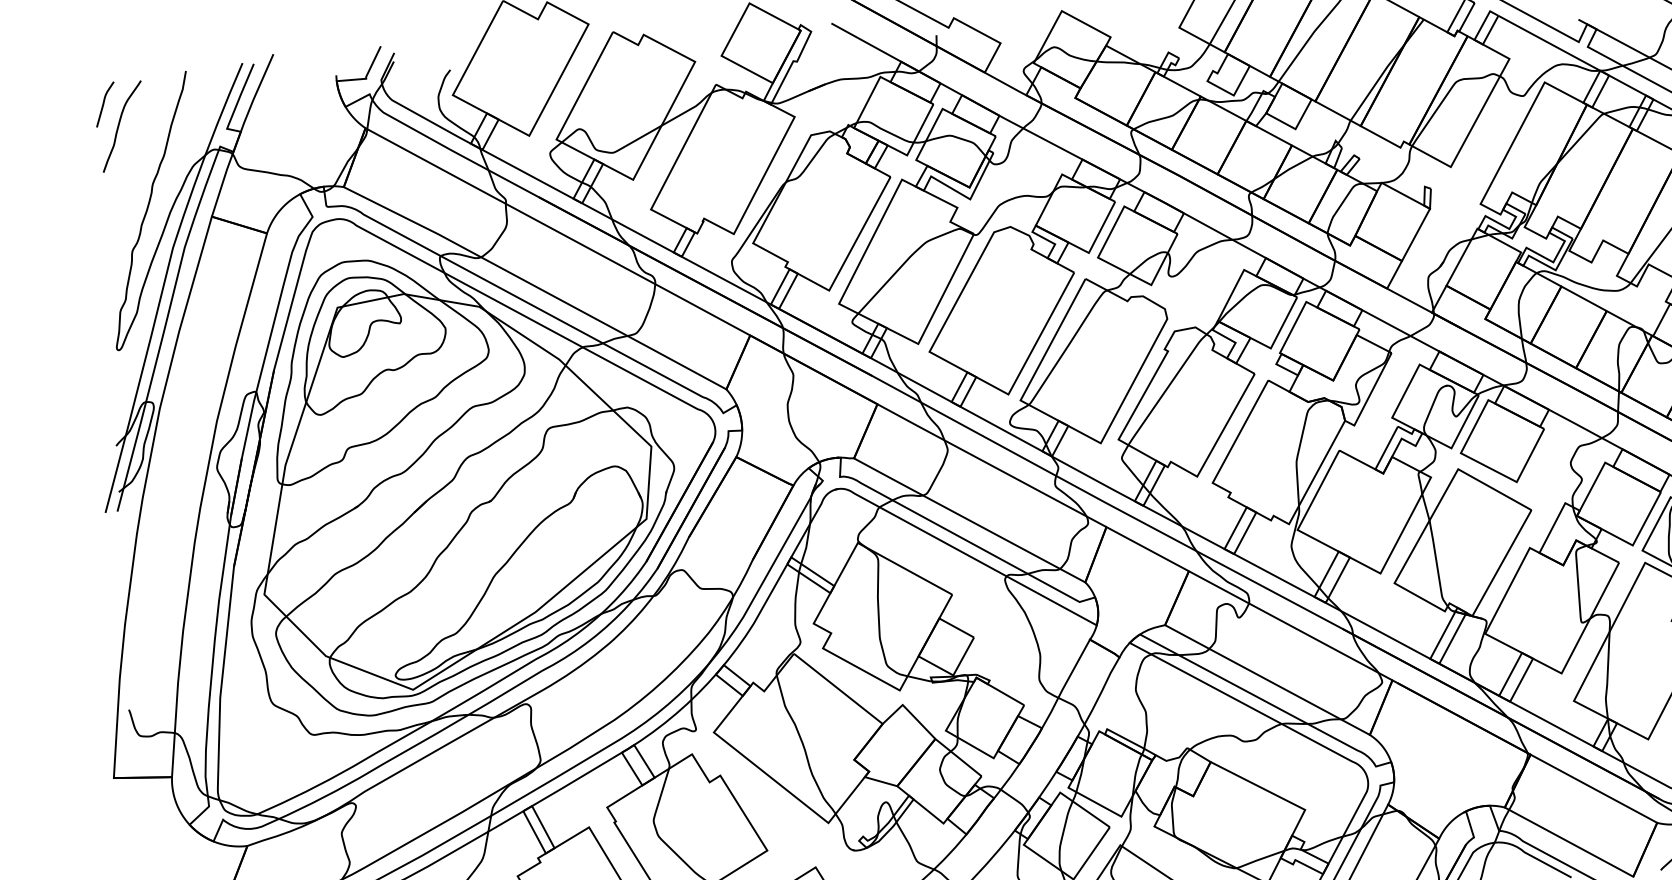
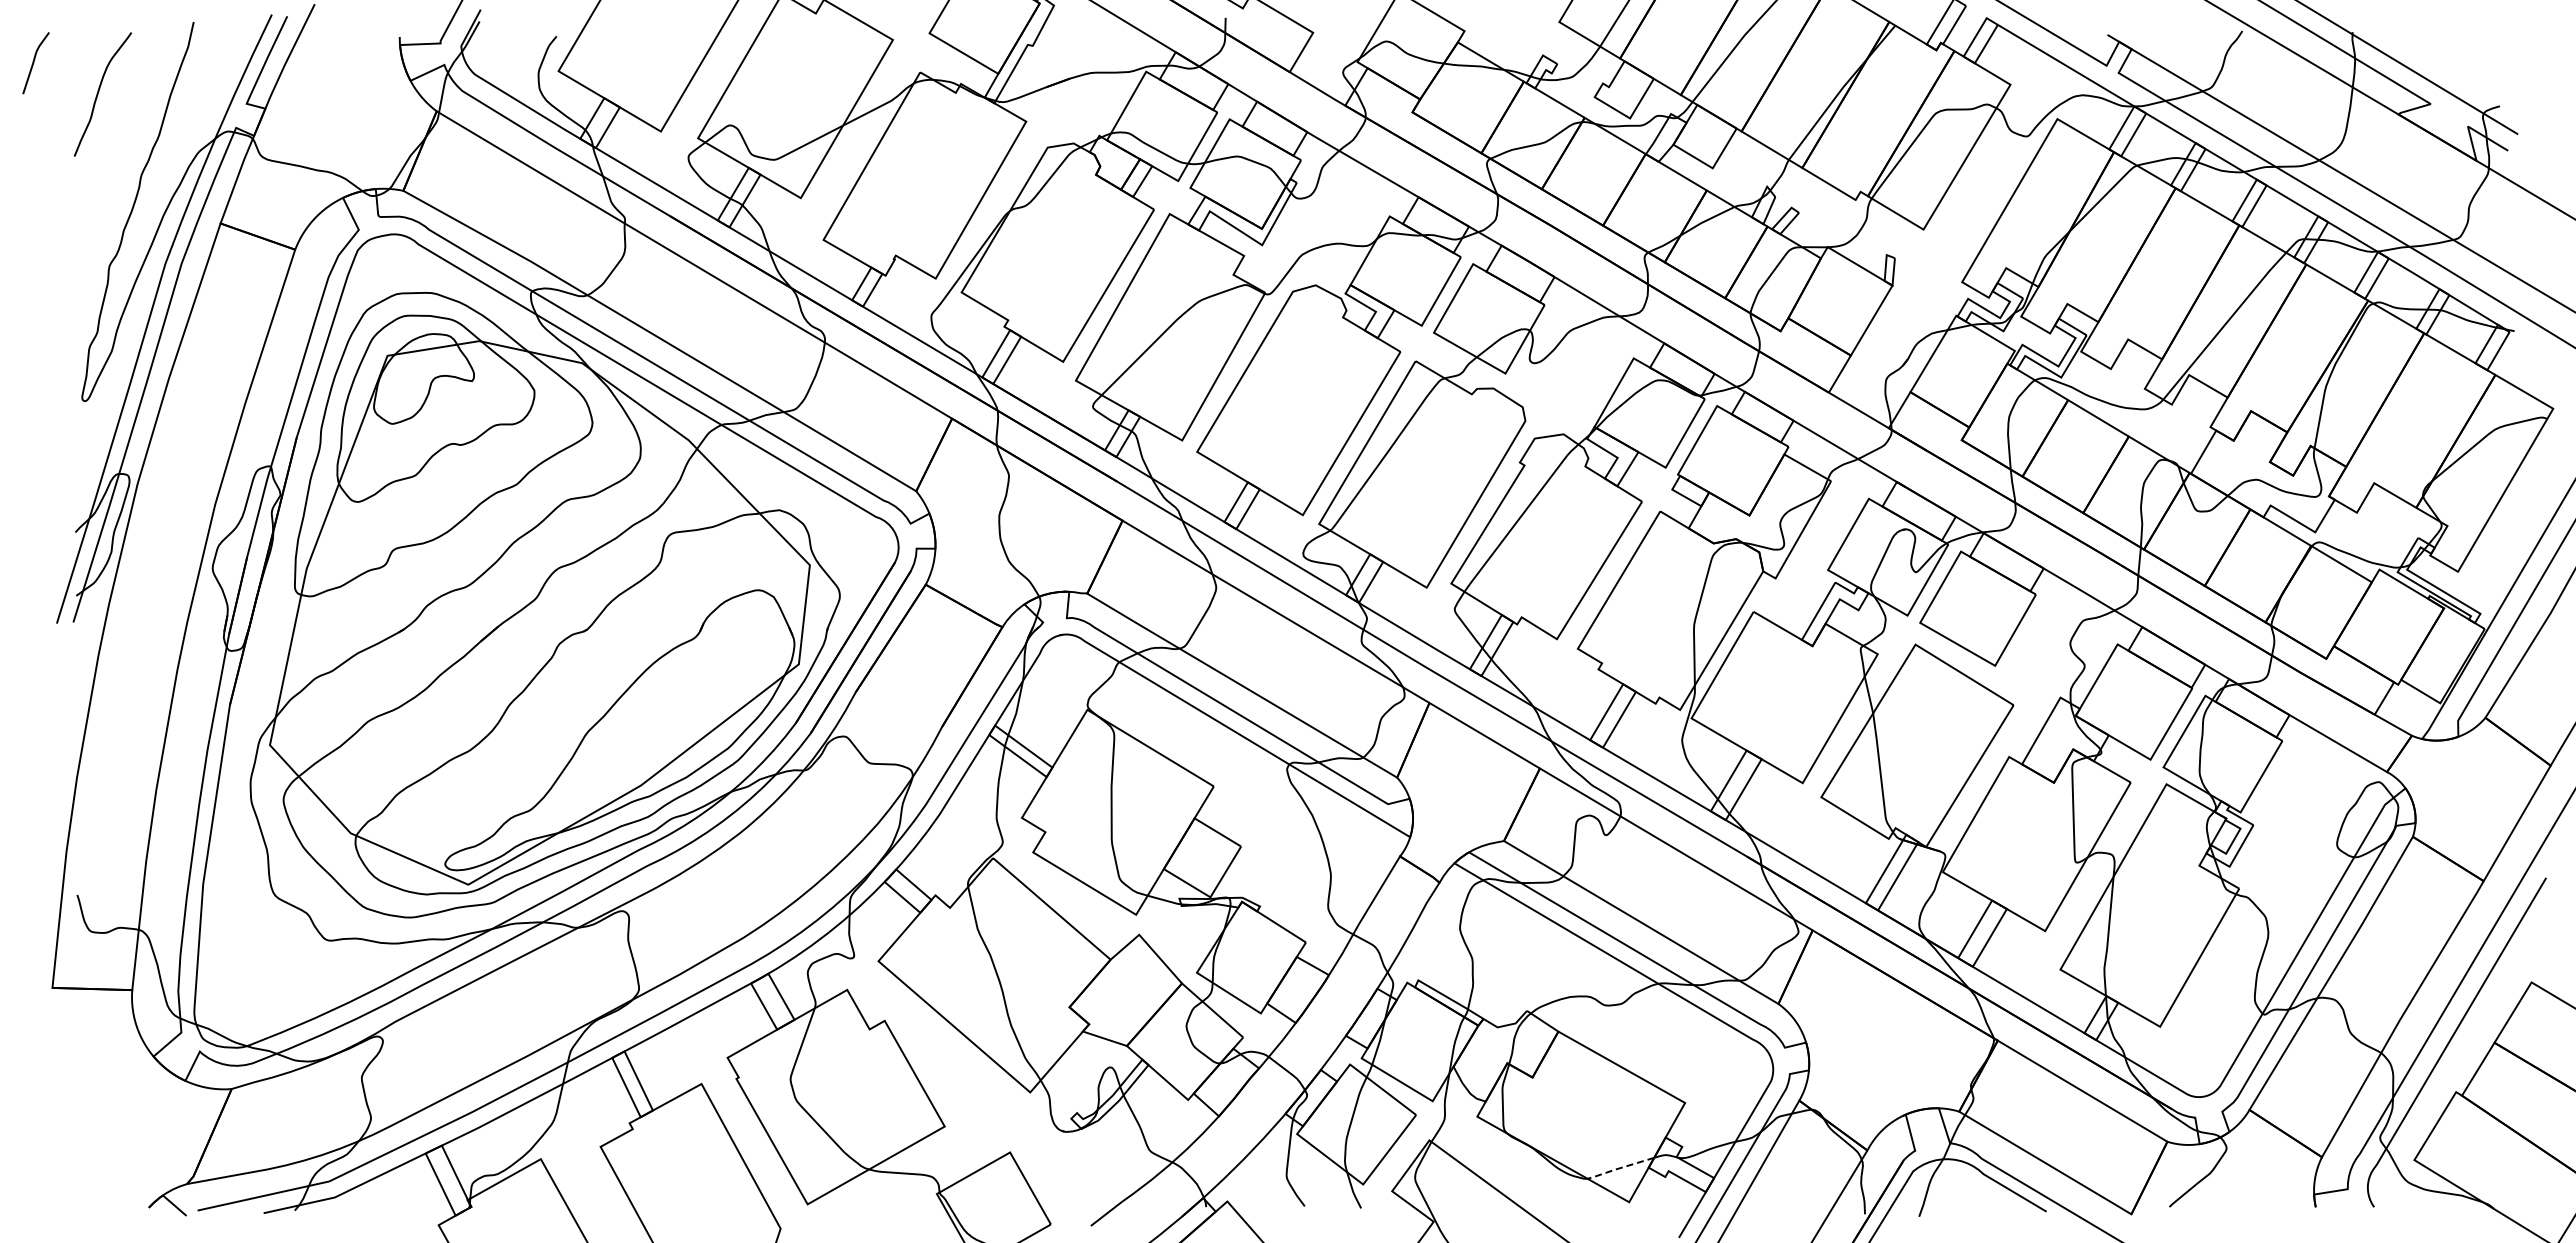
curve: (104, 104) -> (34, 63), moved
line: (1259, 859) -> (1619, 1168), solid -> dashed

